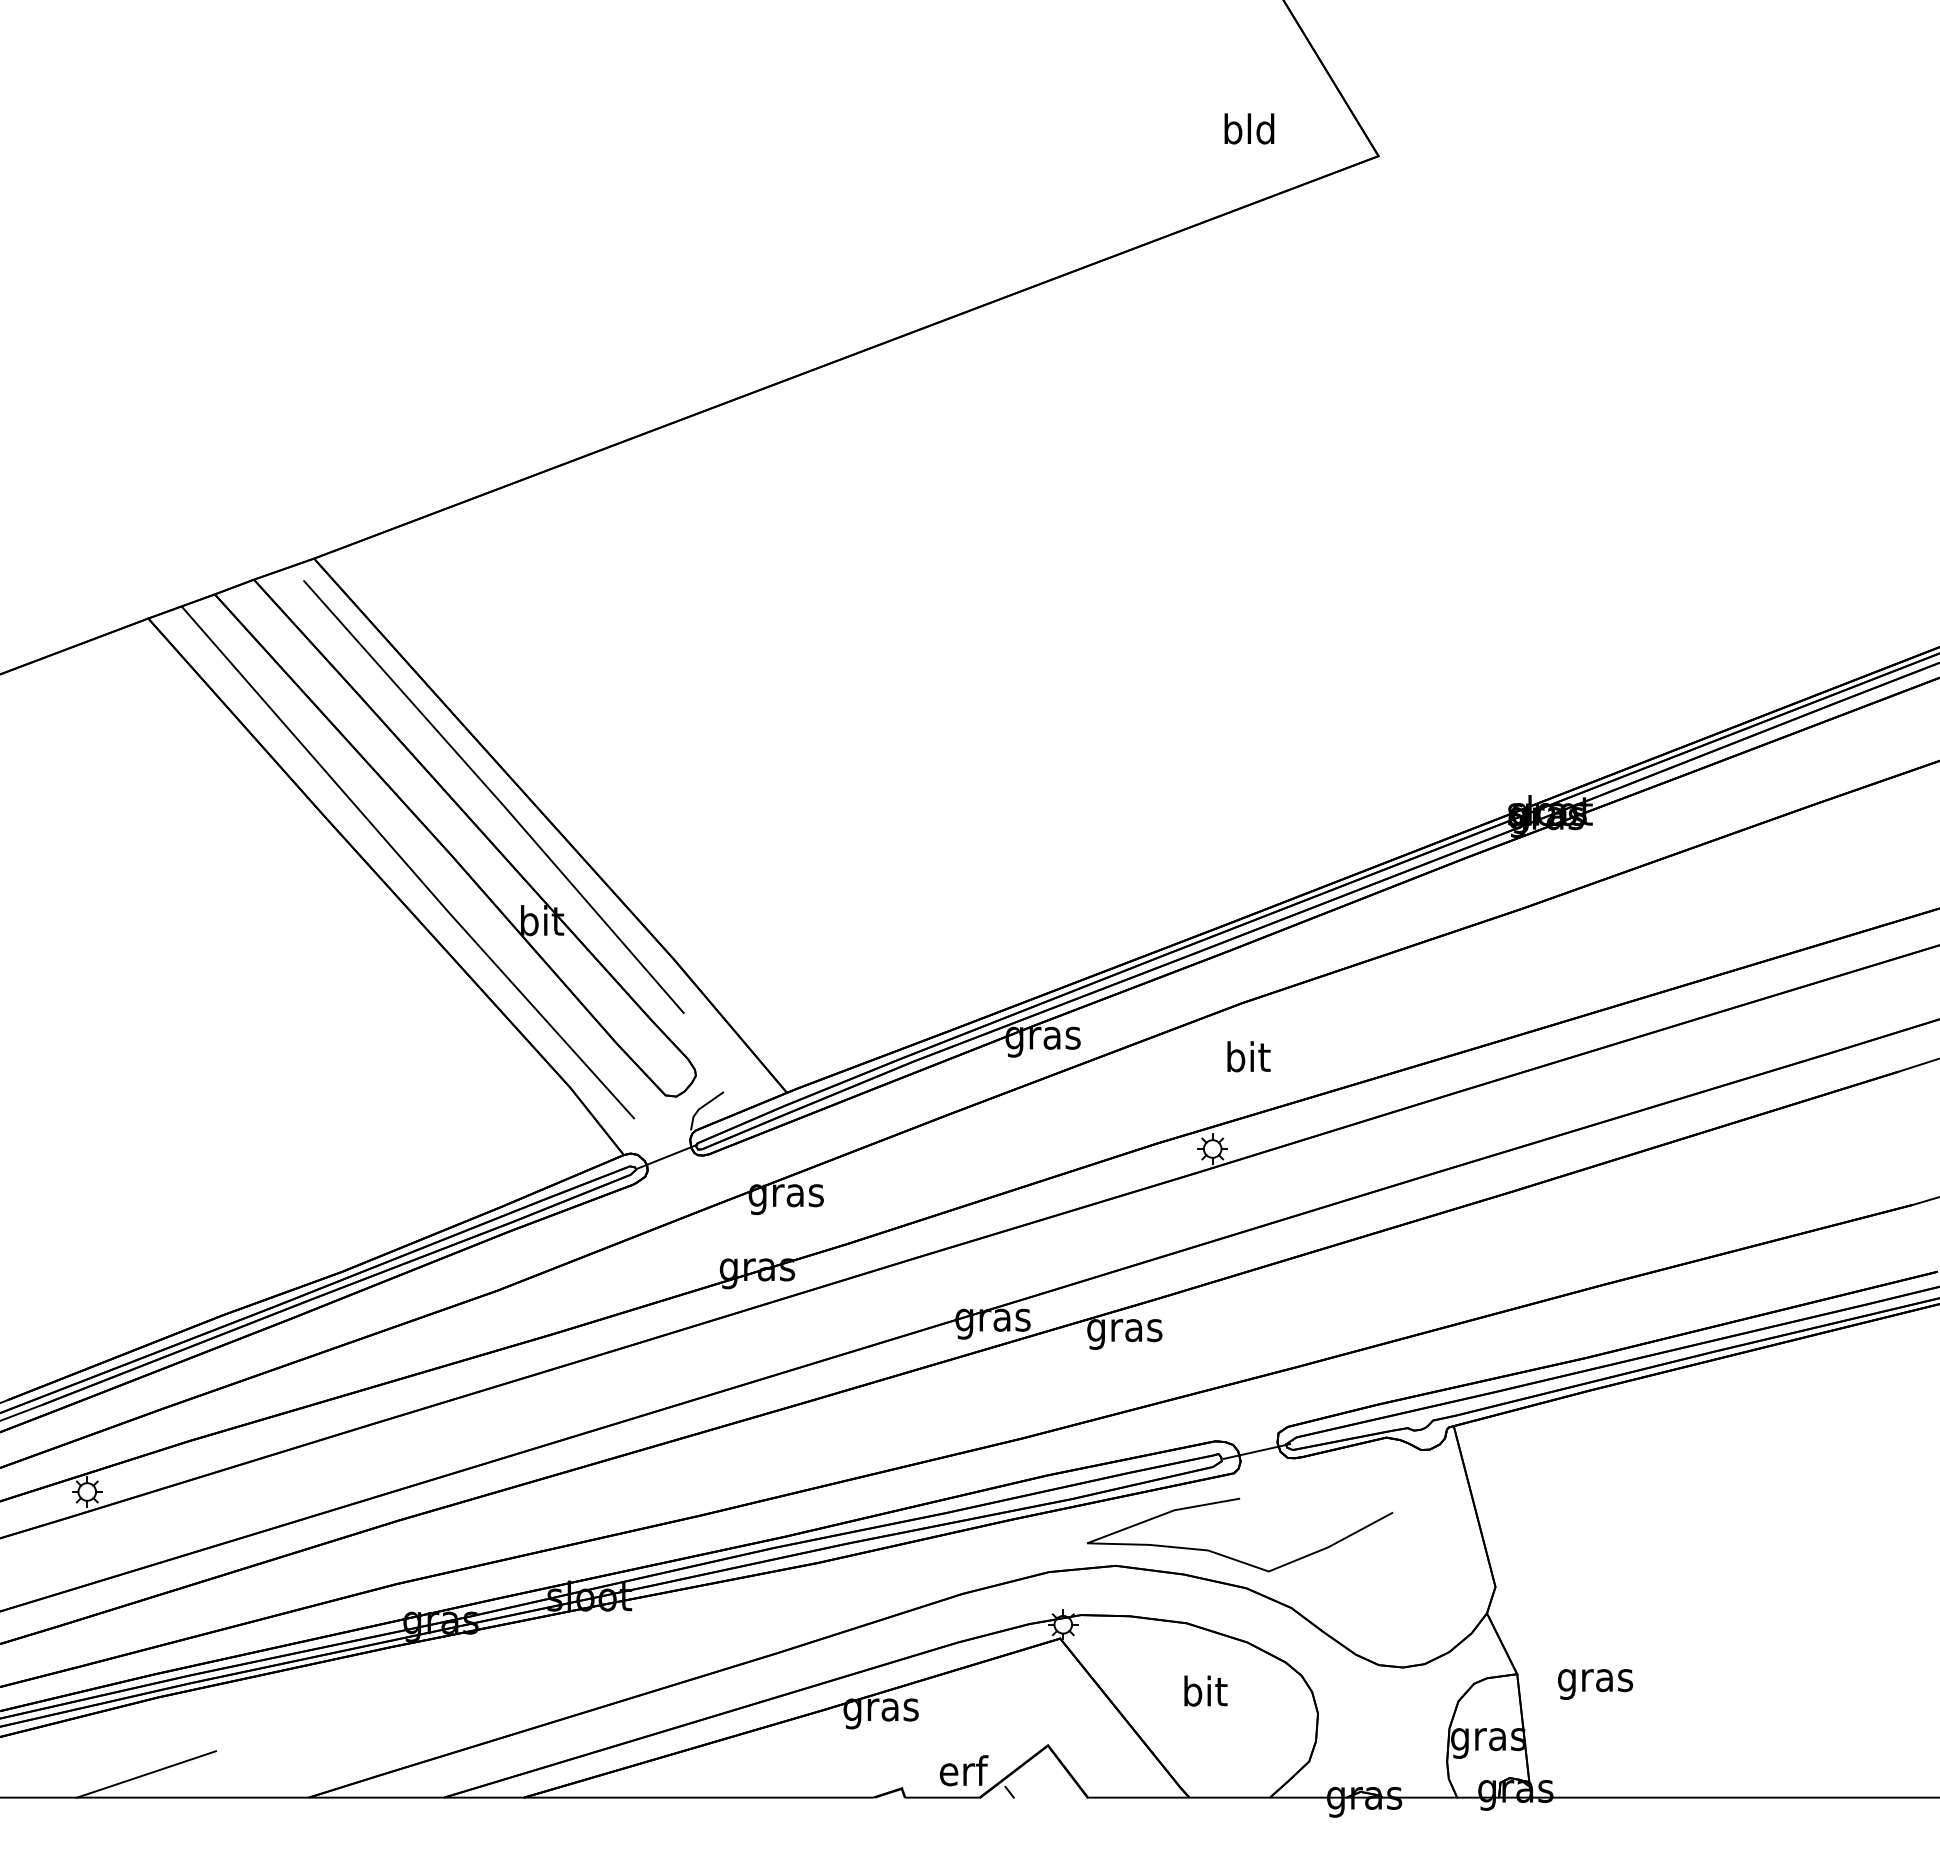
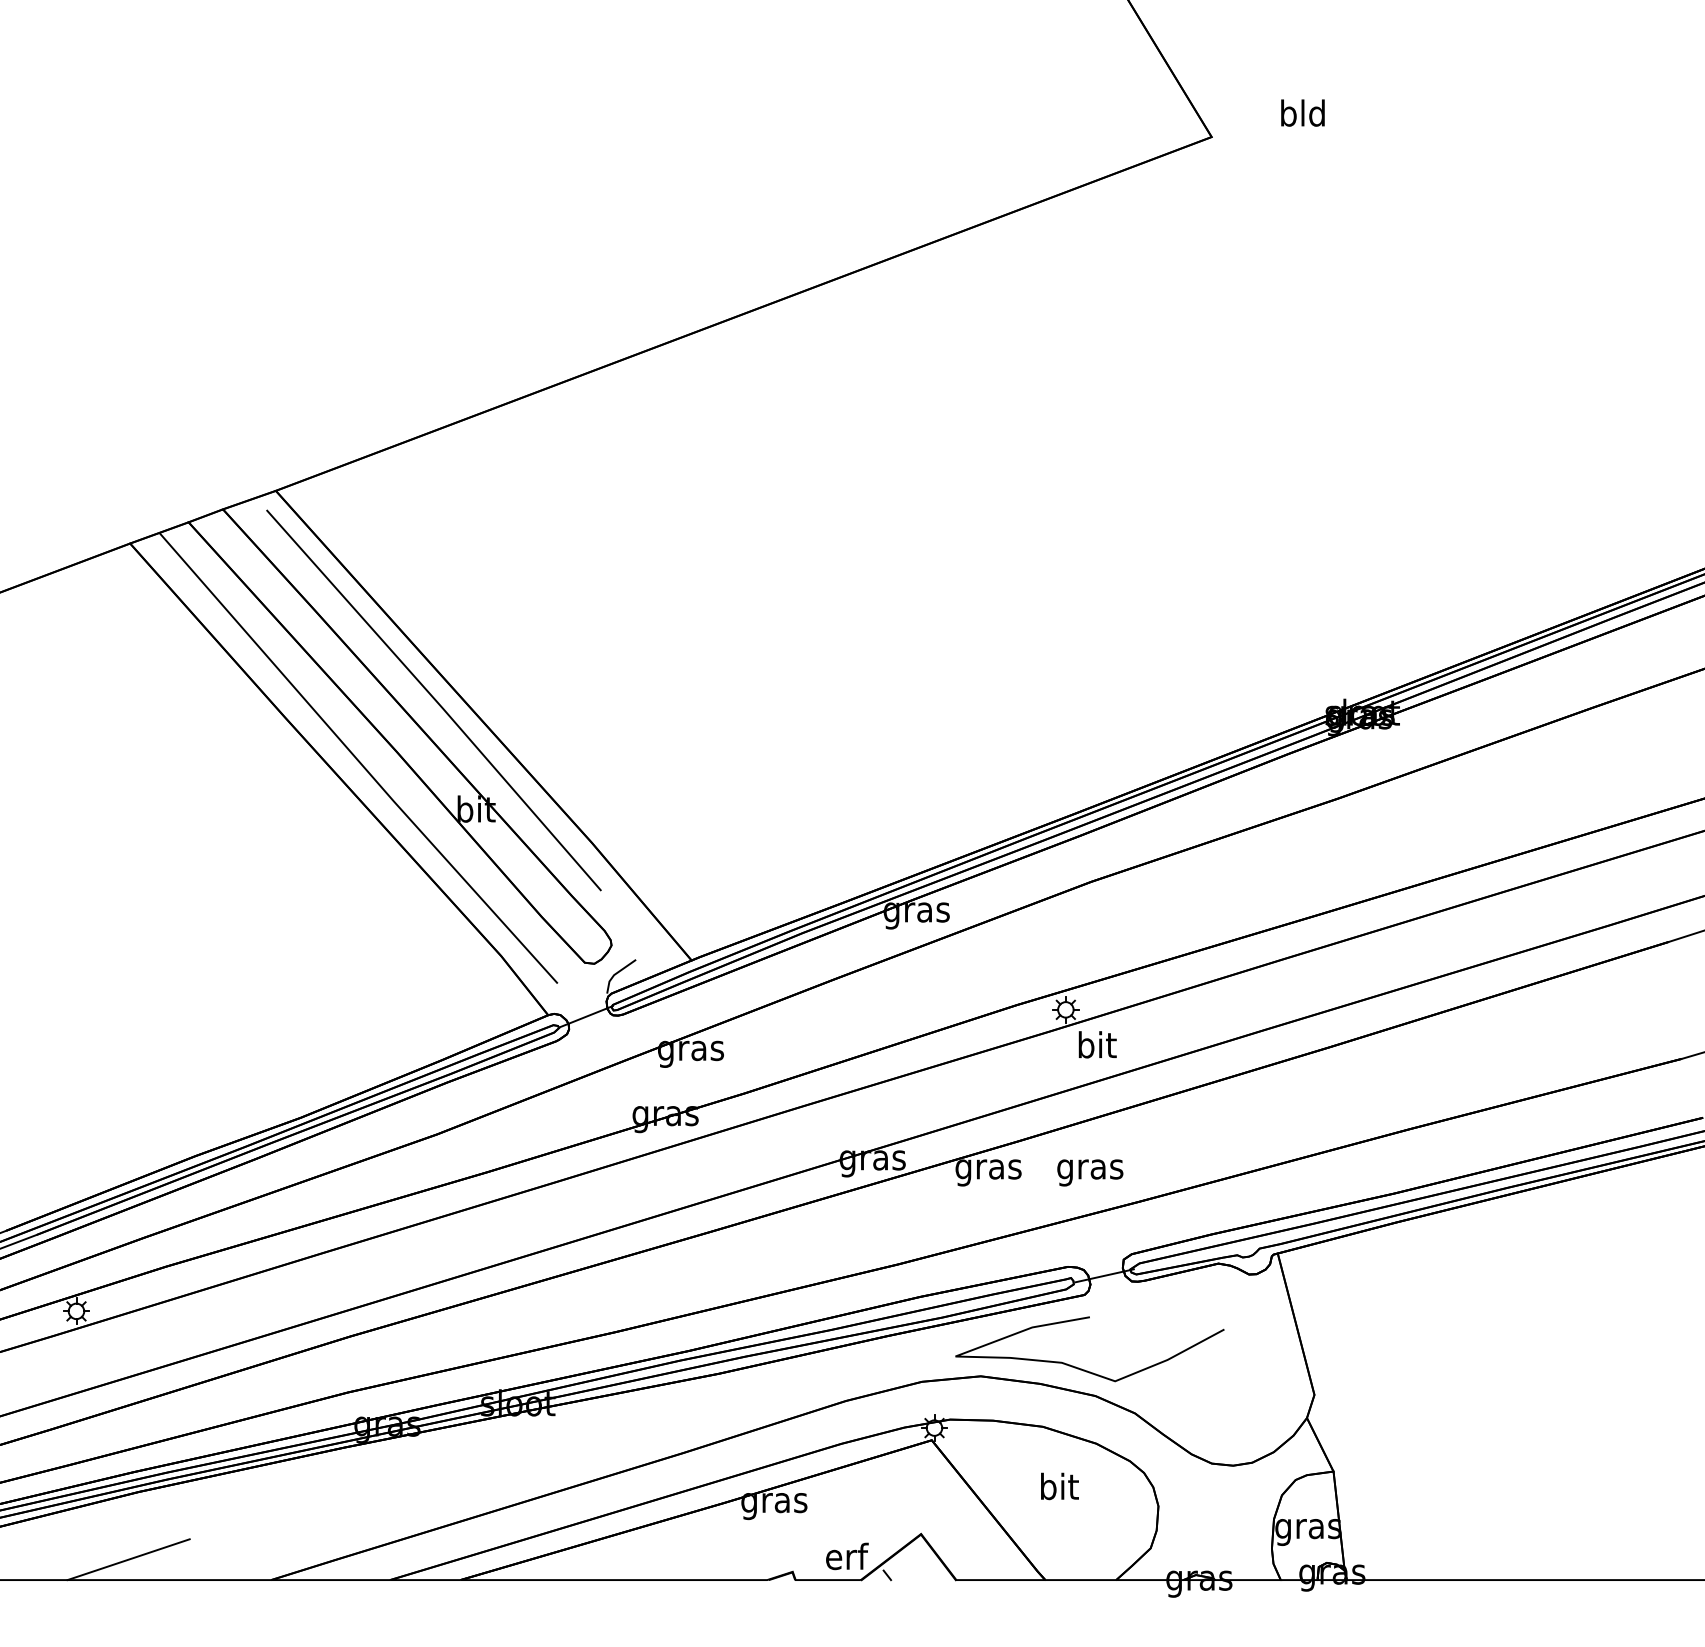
text: (1249, 128) -> (1303, 112), moved
text: (1248, 1056) -> (1097, 1044), moved
text: (1595, 1684) -> (1090, 1172), moved

